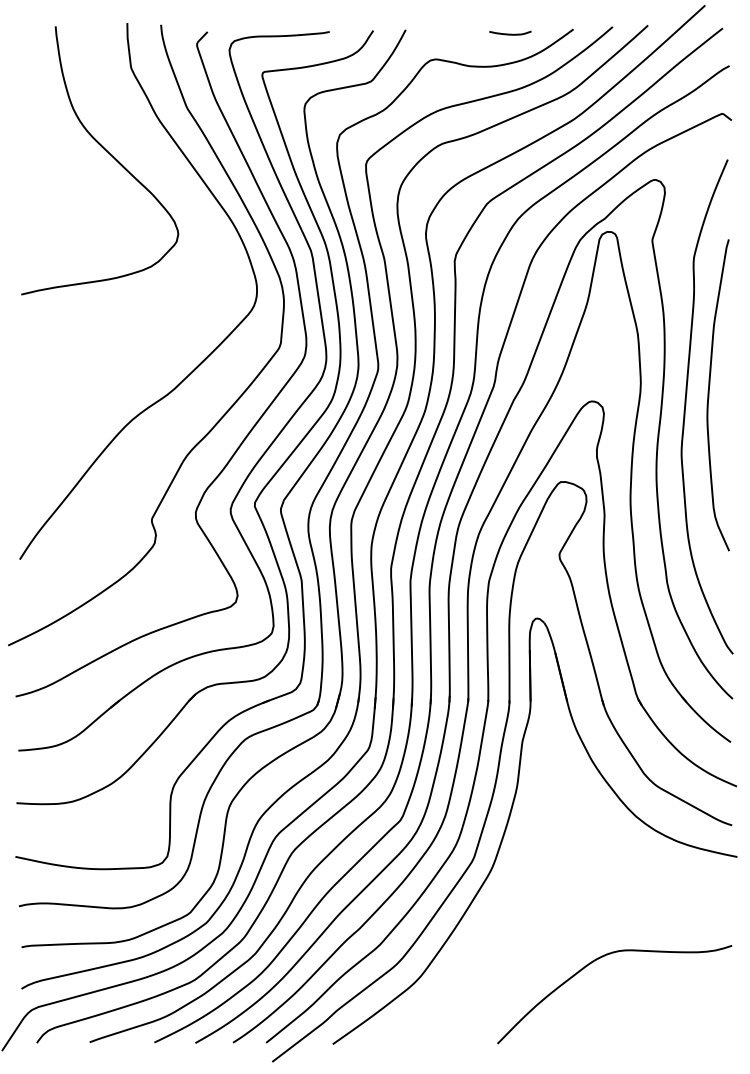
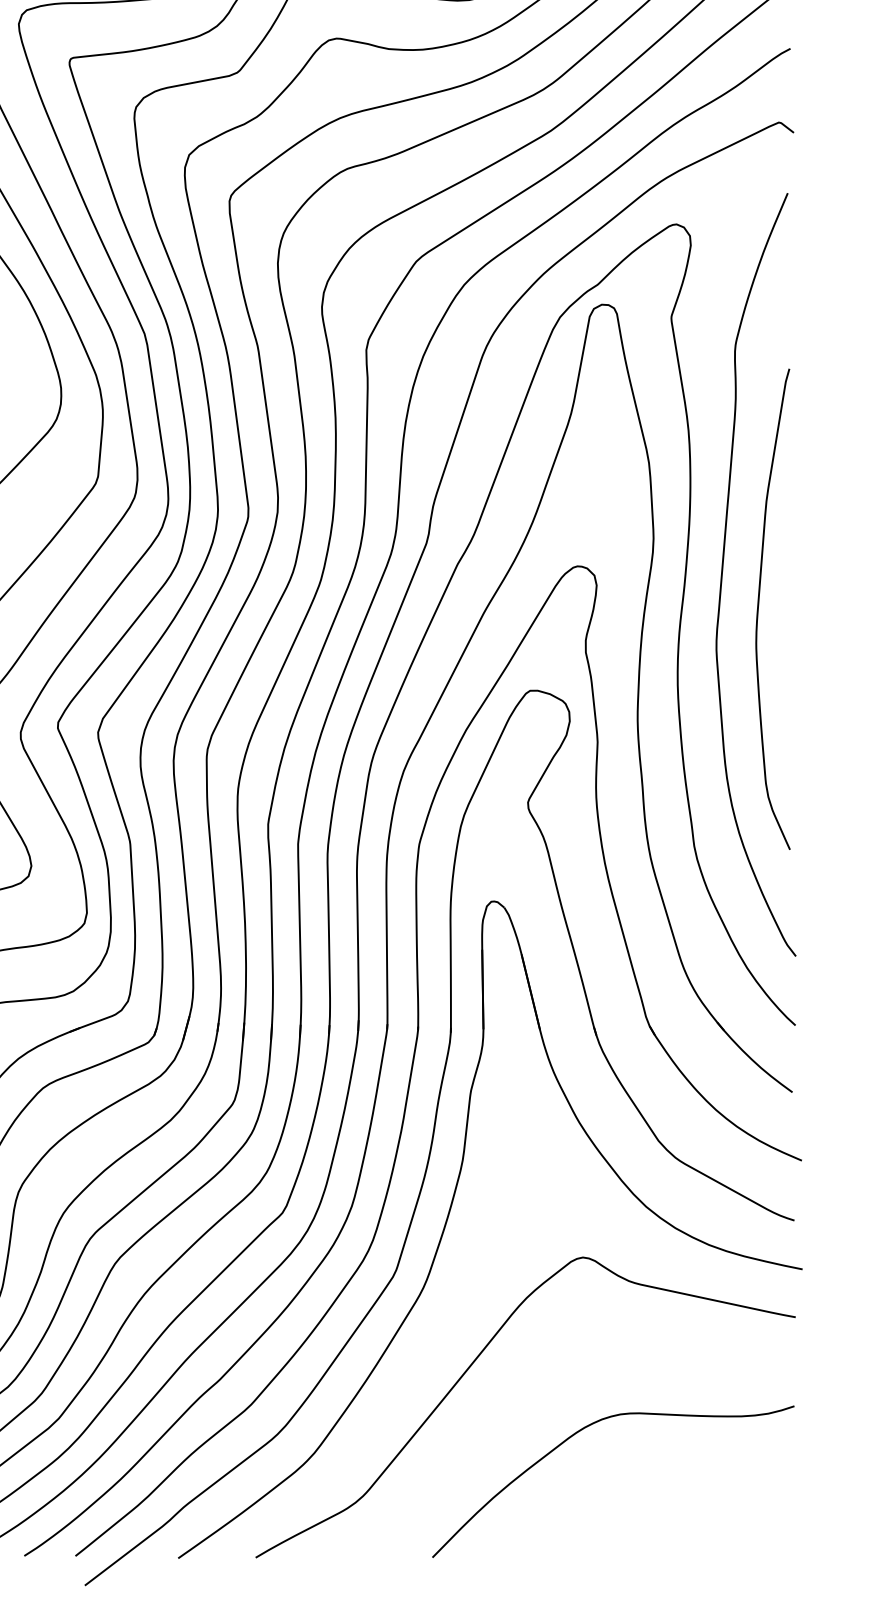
curve: (709, 395) -> (759, 609), moved
curve: (525, 917) -> (475, 1362), added

